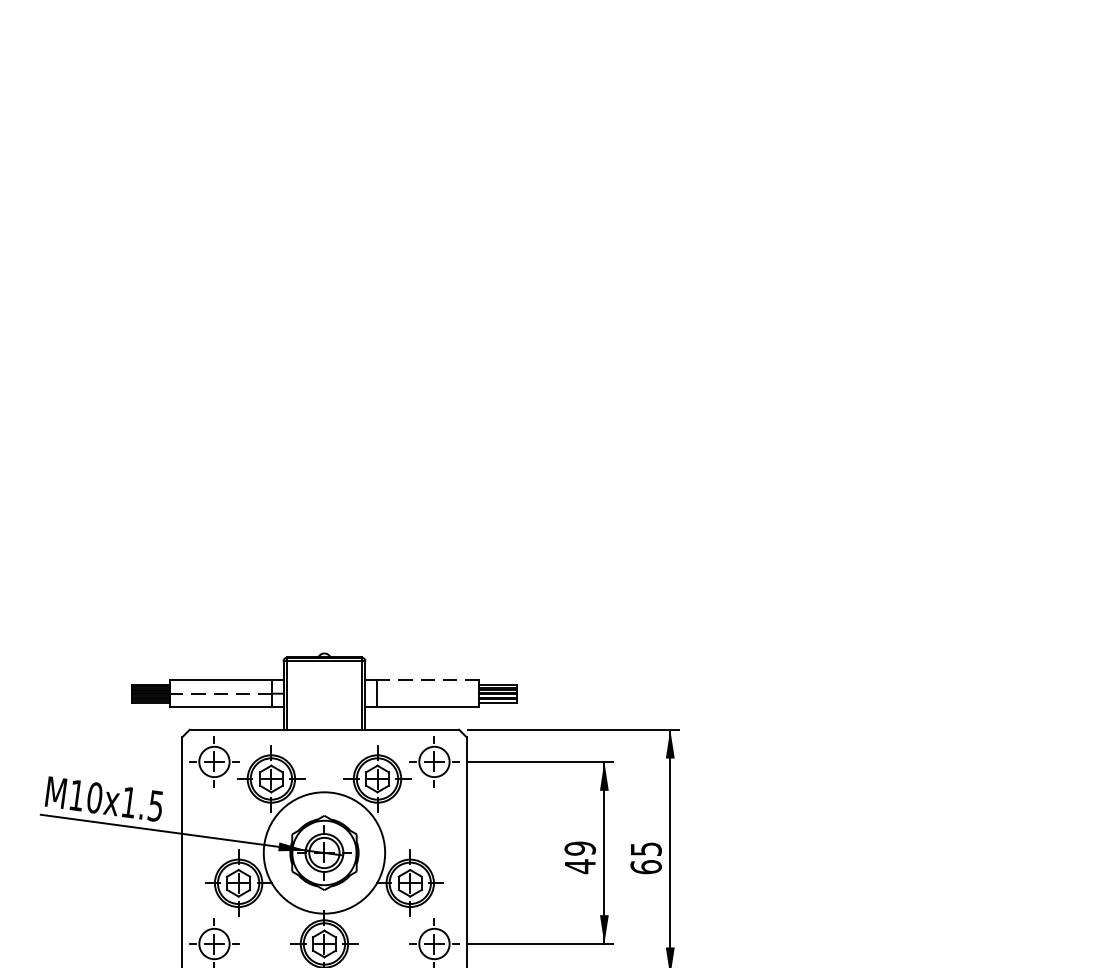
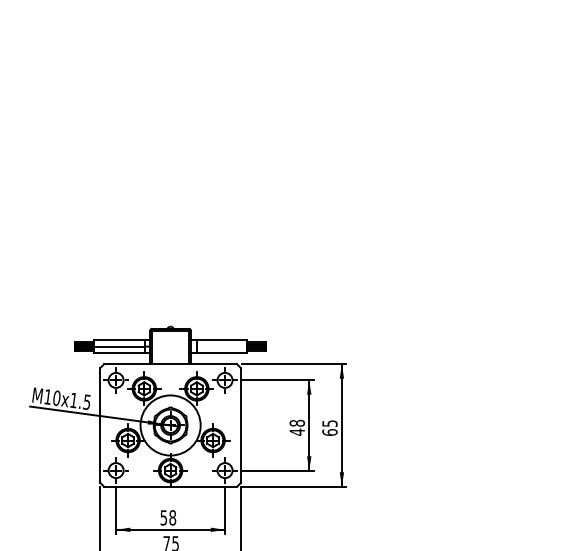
line: (427, 681) -> (221, 340), dashed -> solid
line: (219, 693) -> (118, 346), dashed -> solid
text: (580, 846) -> (297, 422), 49 -> 48

